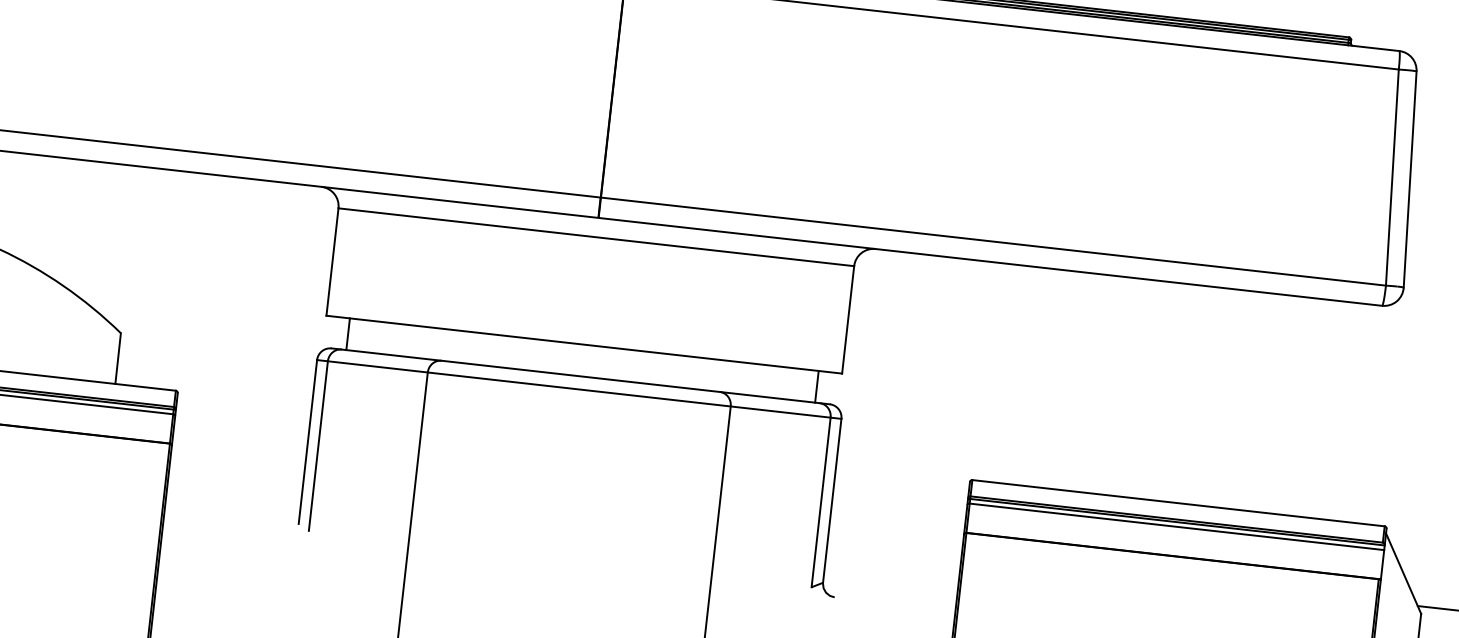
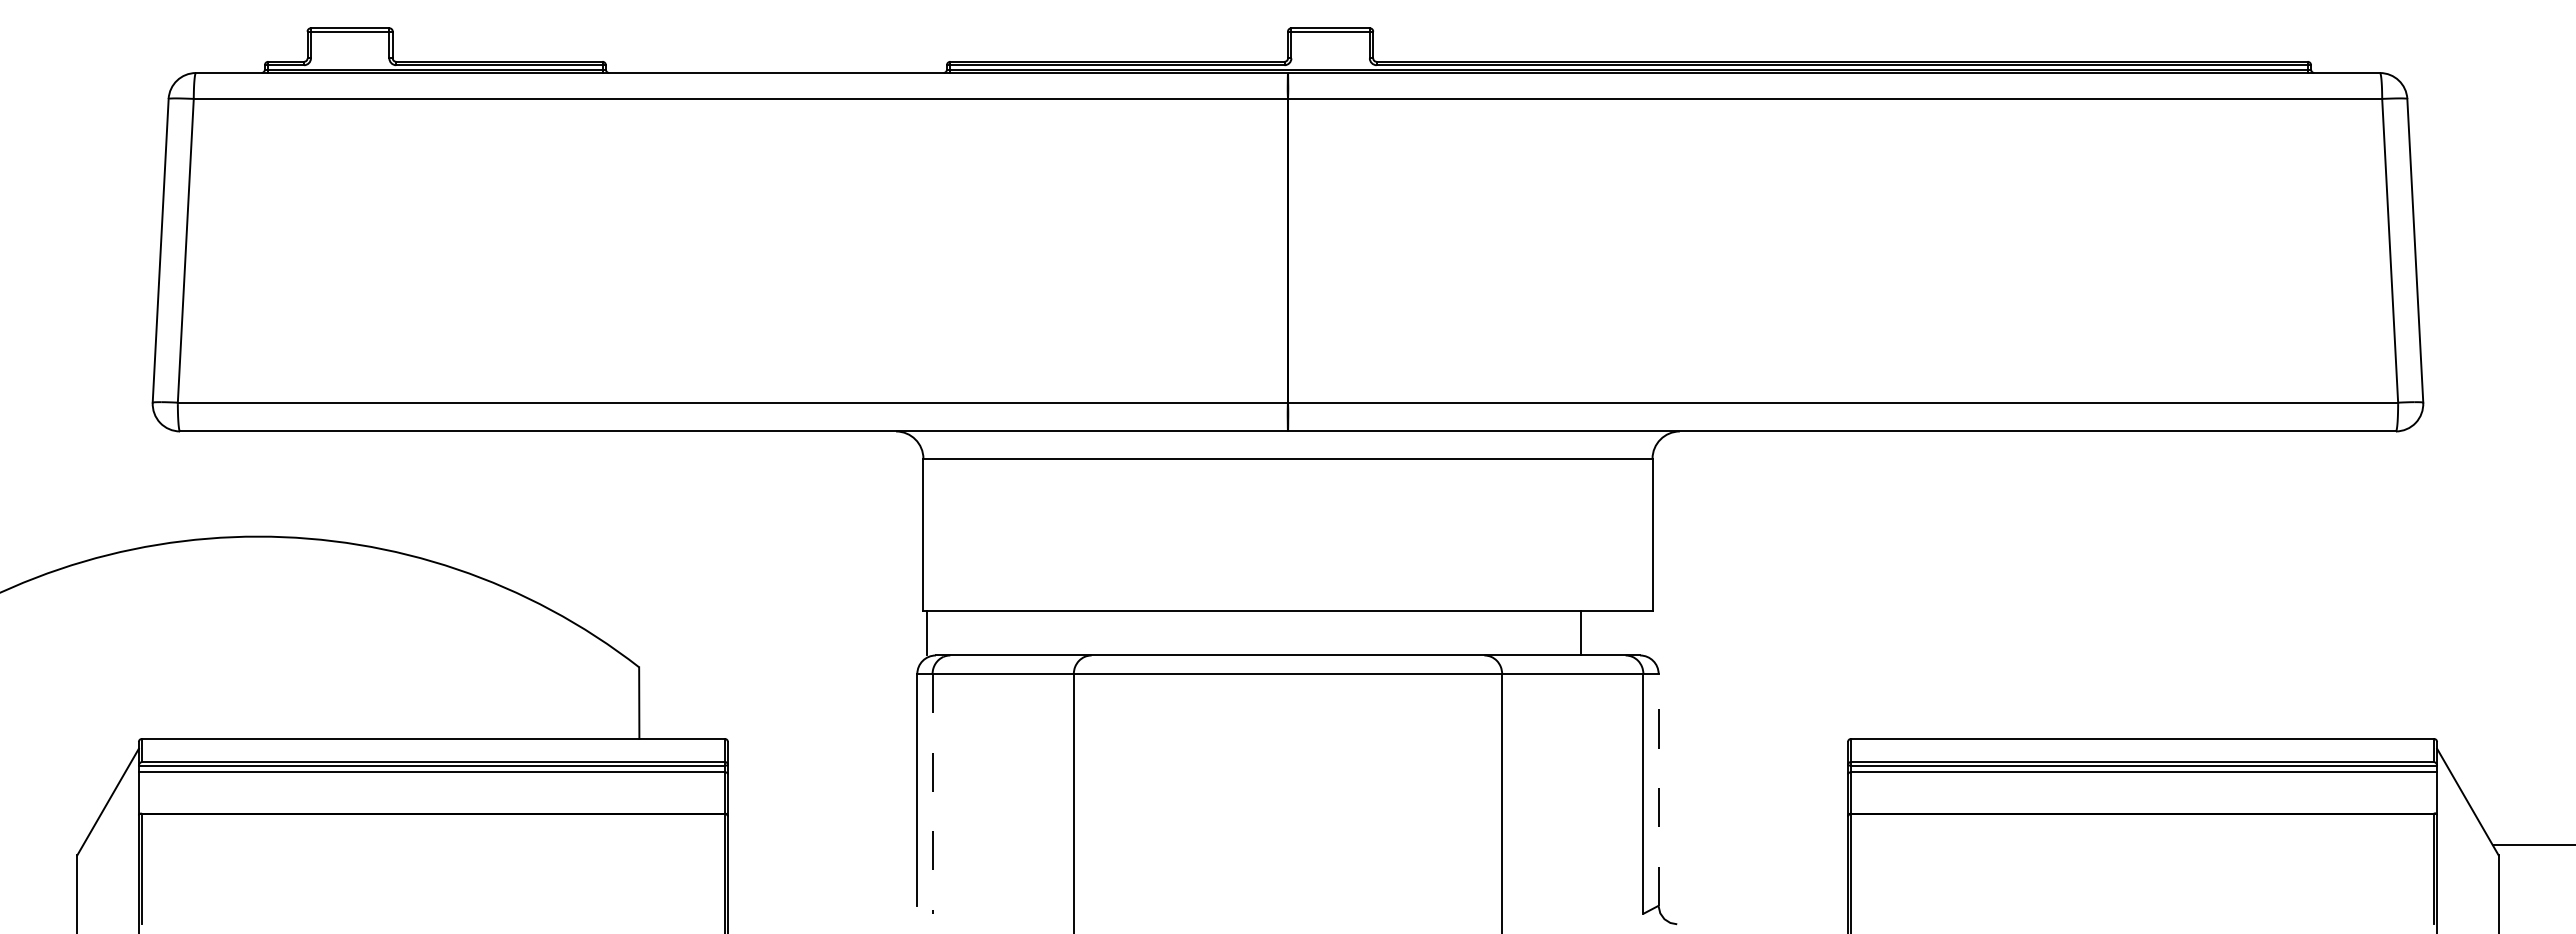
line: (348, 333) -> (926, 632), moved
line: (817, 386) -> (1581, 632), moved
line: (318, 445) -> (932, 793), solid -> dashed
line: (832, 500) -> (1658, 789), solid -> dashed

